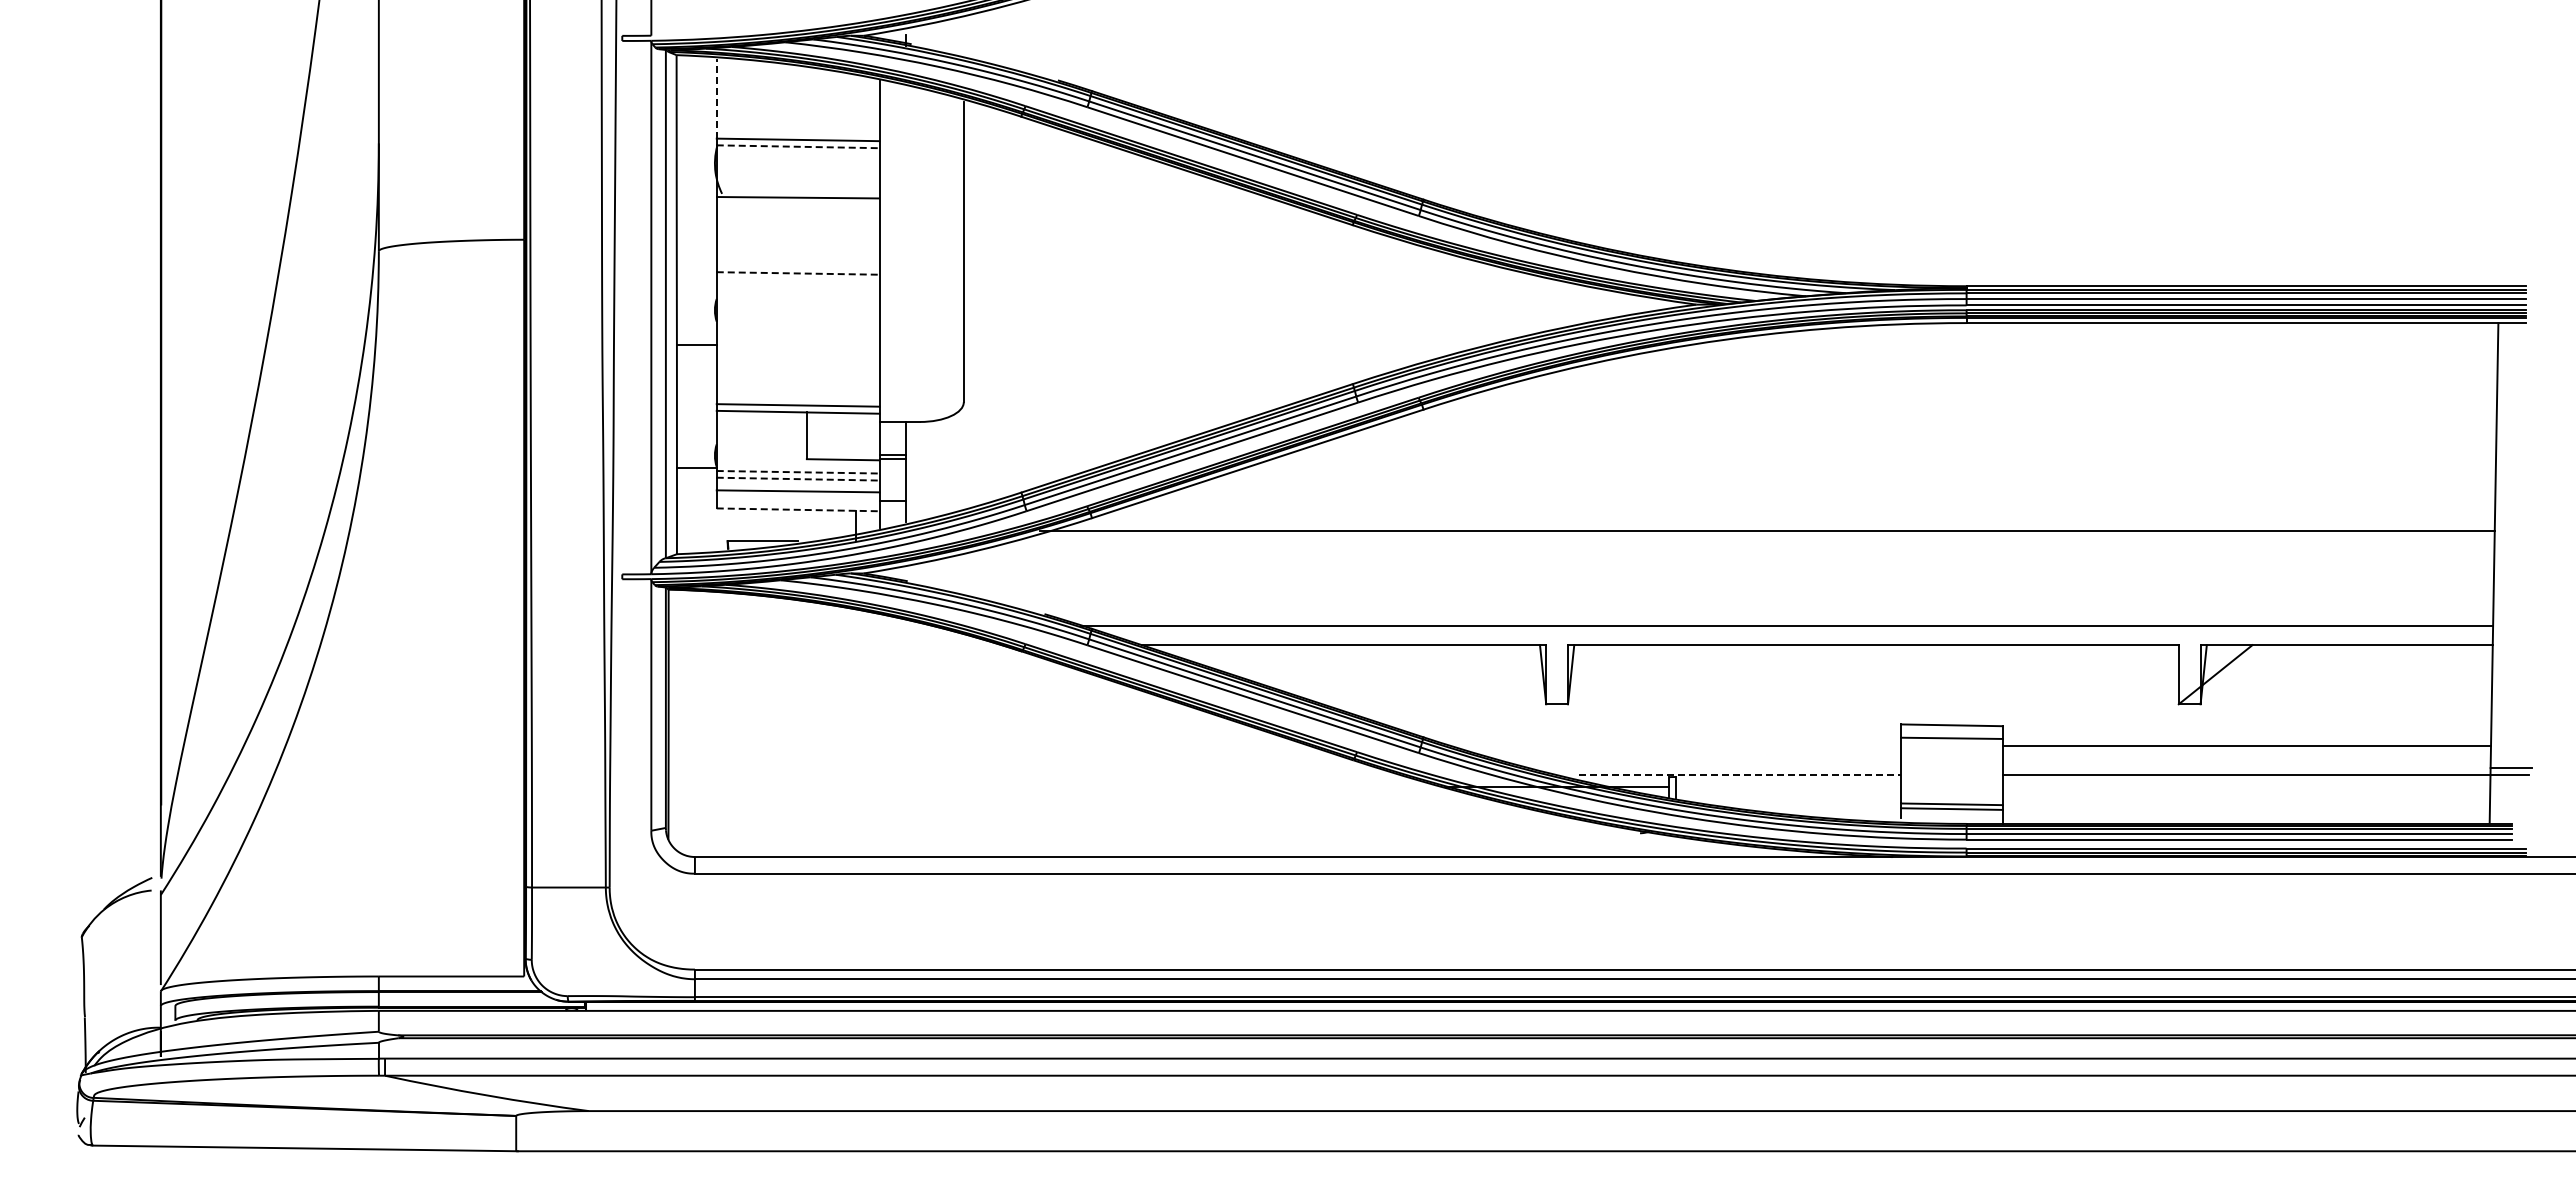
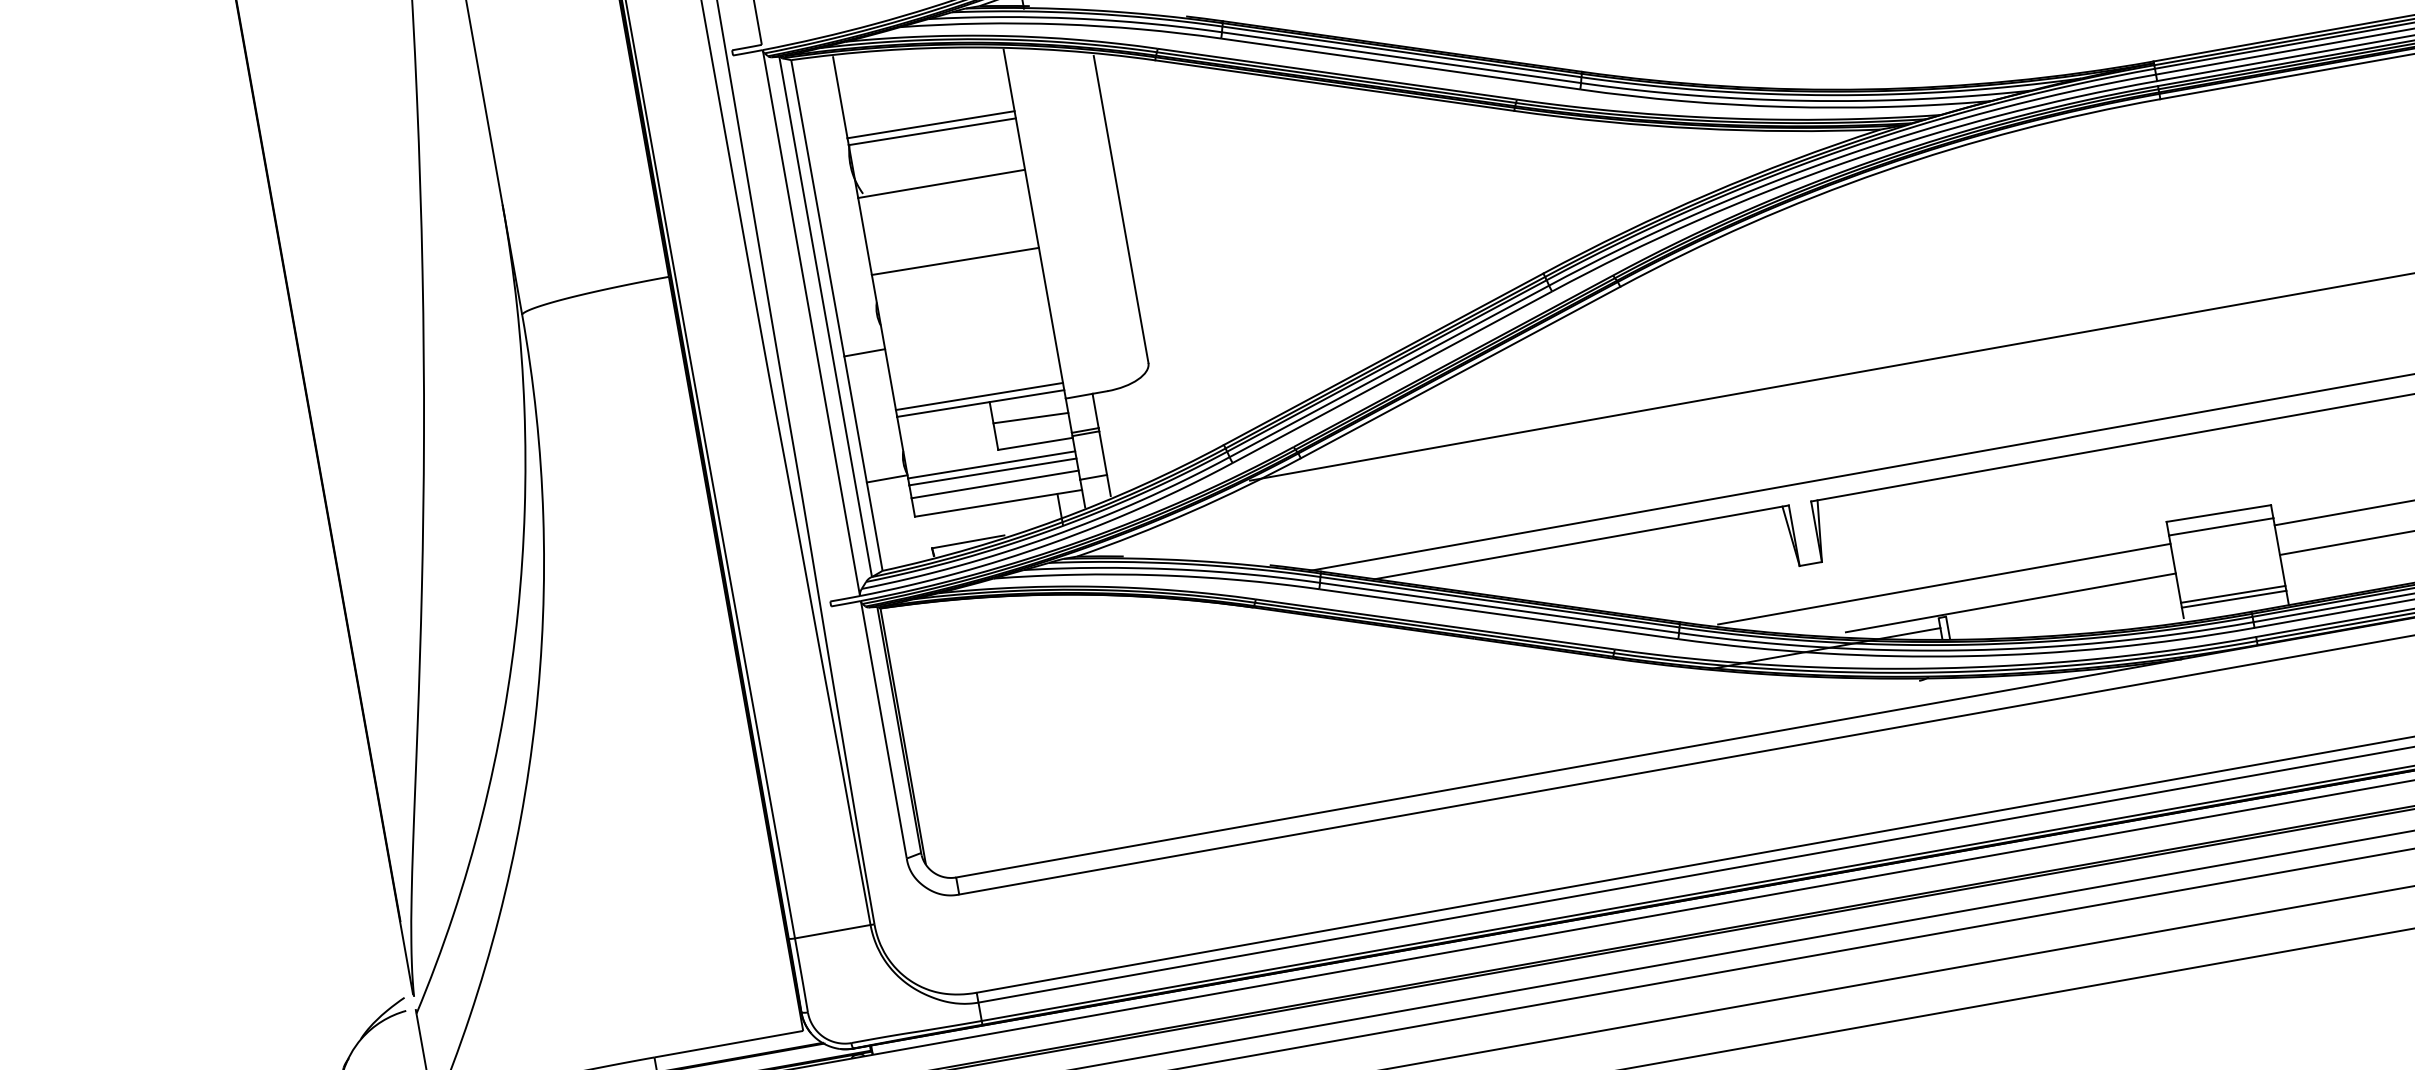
line: (716, 99) -> (840, 98), dashed -> solid
line: (798, 146) -> (932, 131), dashed -> solid
line: (798, 273) -> (955, 261), dashed -> solid
line: (842, 434) -> (1030, 418), added
line: (798, 472) -> (992, 465), dashed -> solid
line: (798, 479) -> (993, 472), dashed -> solid
line: (798, 509) -> (998, 502), dashed -> solid
line: (1680, 745) -> (1944, 583), added
line: (1740, 774) -> (2011, 602), dashed -> solid

